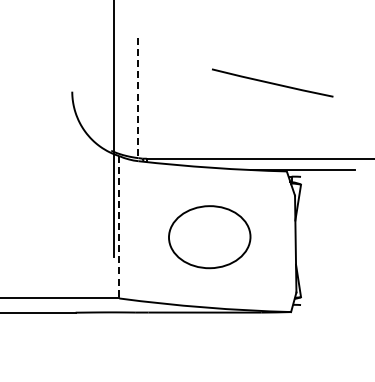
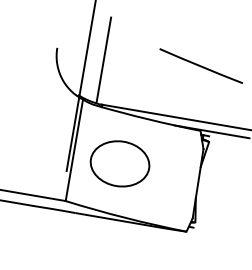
line: (138, 98) -> (103, 60), dashed -> solid
line: (119, 227) -> (74, 150), dashed -> solid
part: (209, 237) -> (119, 164), moved

